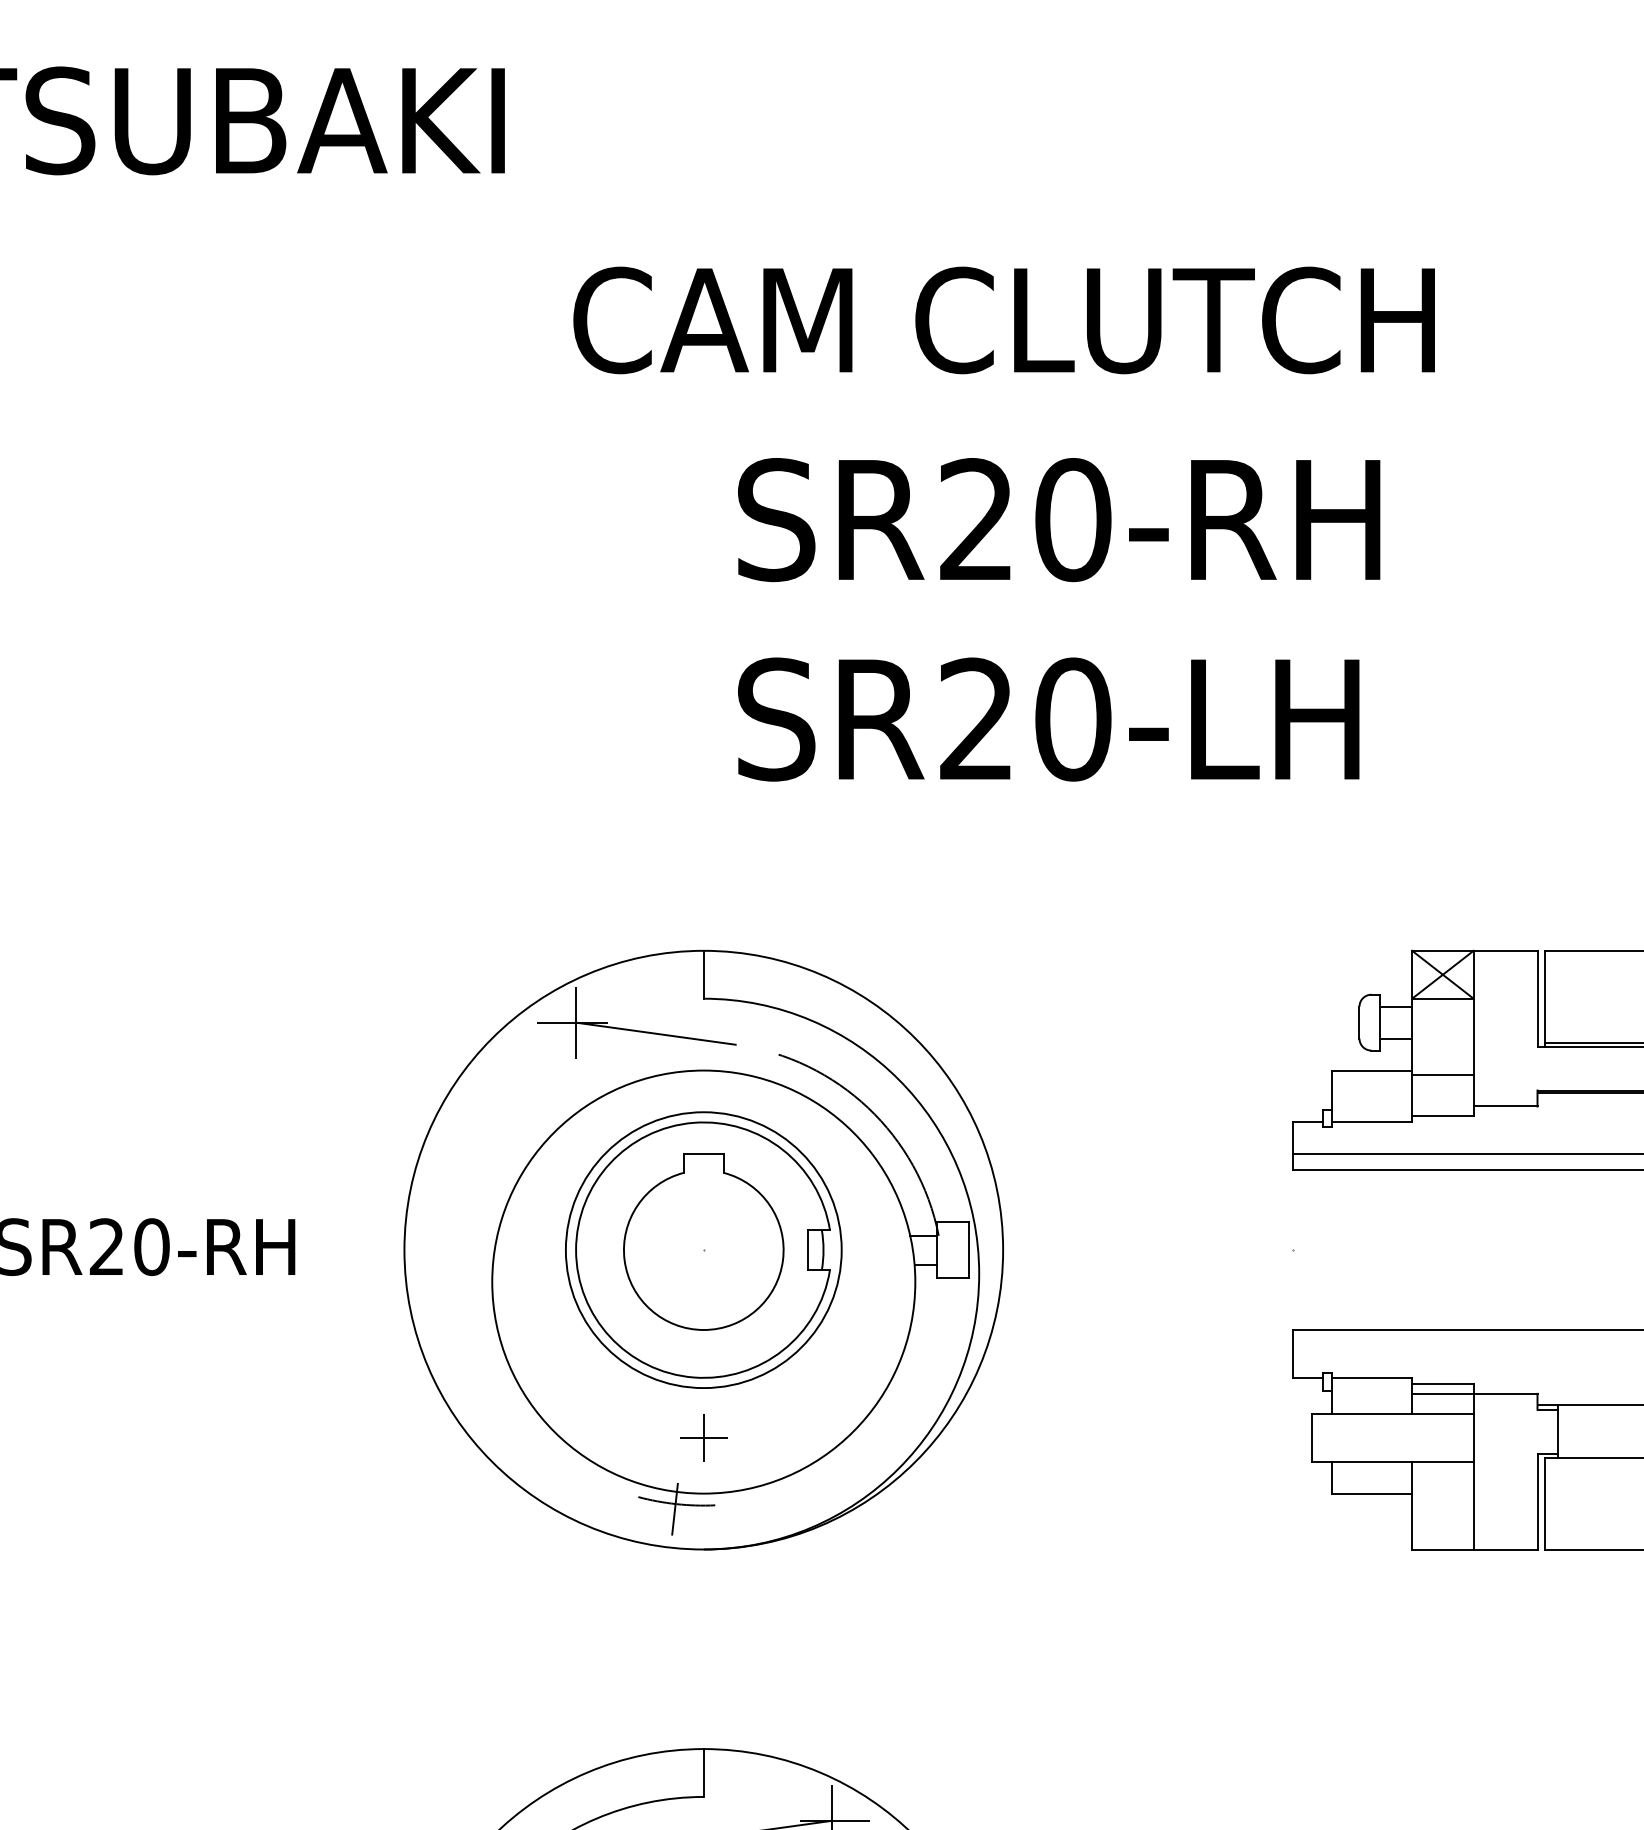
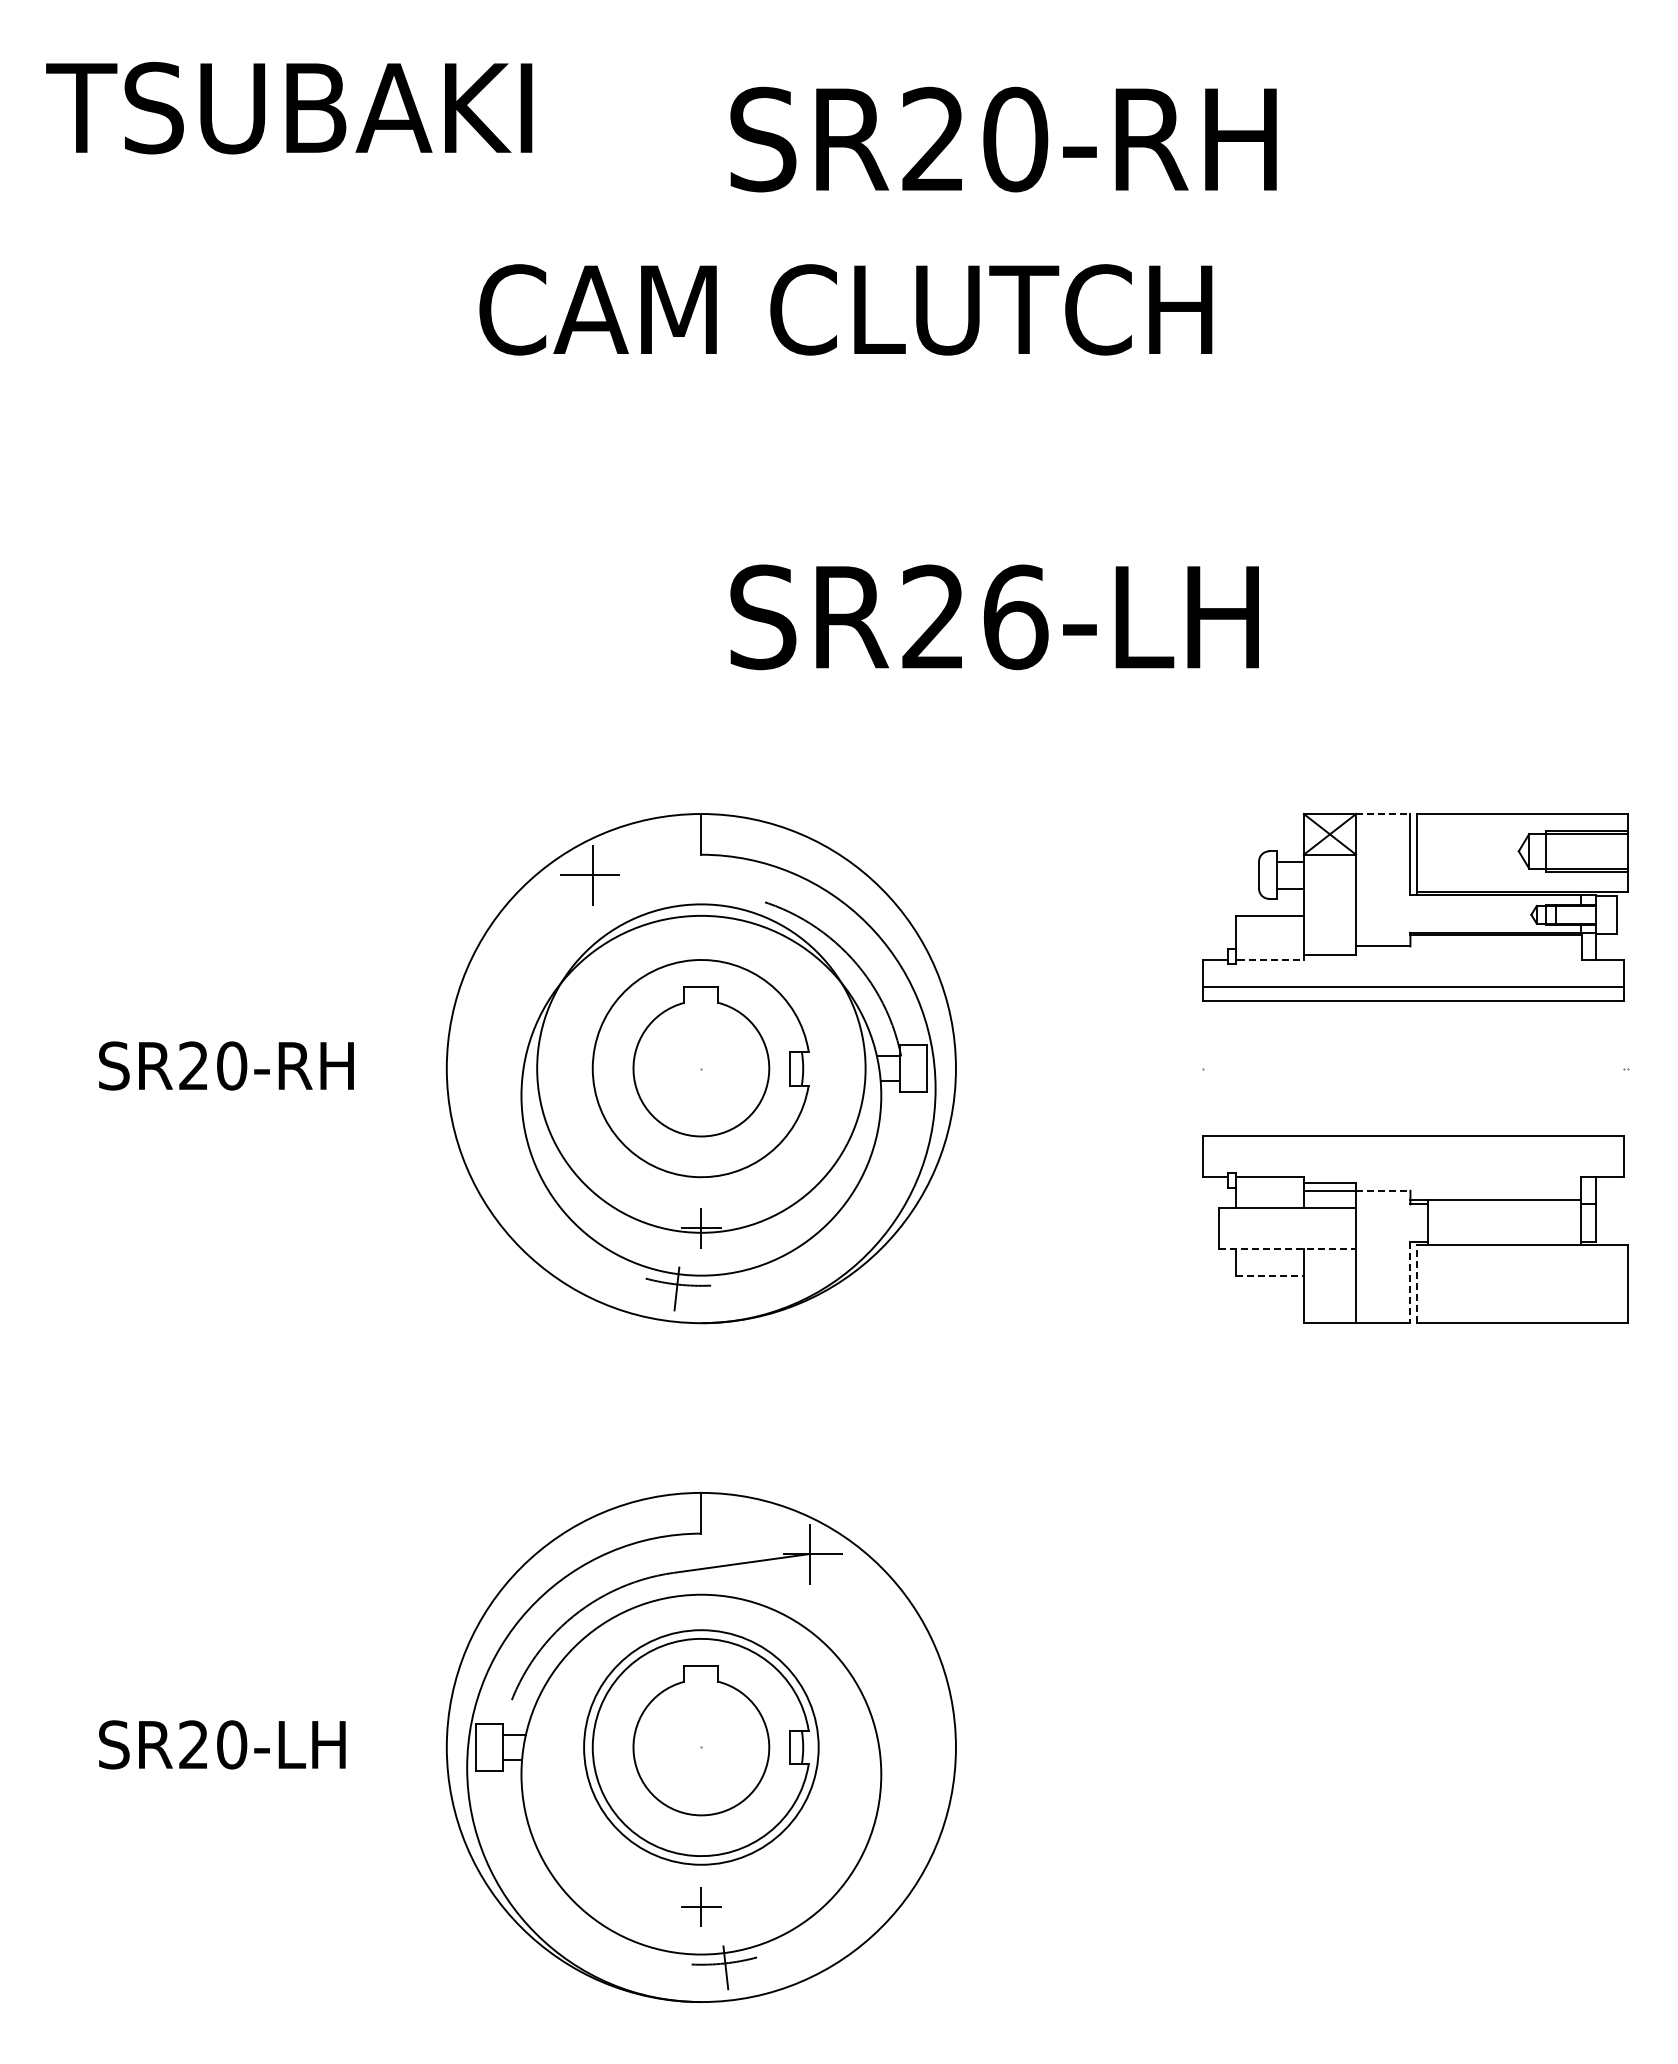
text: (1003, 319) -> (845, 309), moved
text: (1059, 519) -> (1003, 139), moved
text: (1073, 719) -> (1015, 617), SR20-LH -> SR26-LH
line: (1505, 951) -> (1383, 814), solid -> dashed
line: (655, 1033) -> (660, 884), removed
line: (1442, 1074) -> (1329, 919), removed
line: (1372, 1121) -> (1270, 959), solid -> dashed
circle: (703, 1250) -> (701, 1068), size x1.4
line: (1505, 1393) -> (1383, 1190), solid -> dashed
line: (1392, 1461) -> (1287, 1248), solid -> dashed
line: (1371, 1493) -> (1269, 1275), solid -> dashed
line: (1537, 1501) -> (1410, 1282), solid -> dashed
line: (1545, 1502) -> (1417, 1283), solid -> dashed

